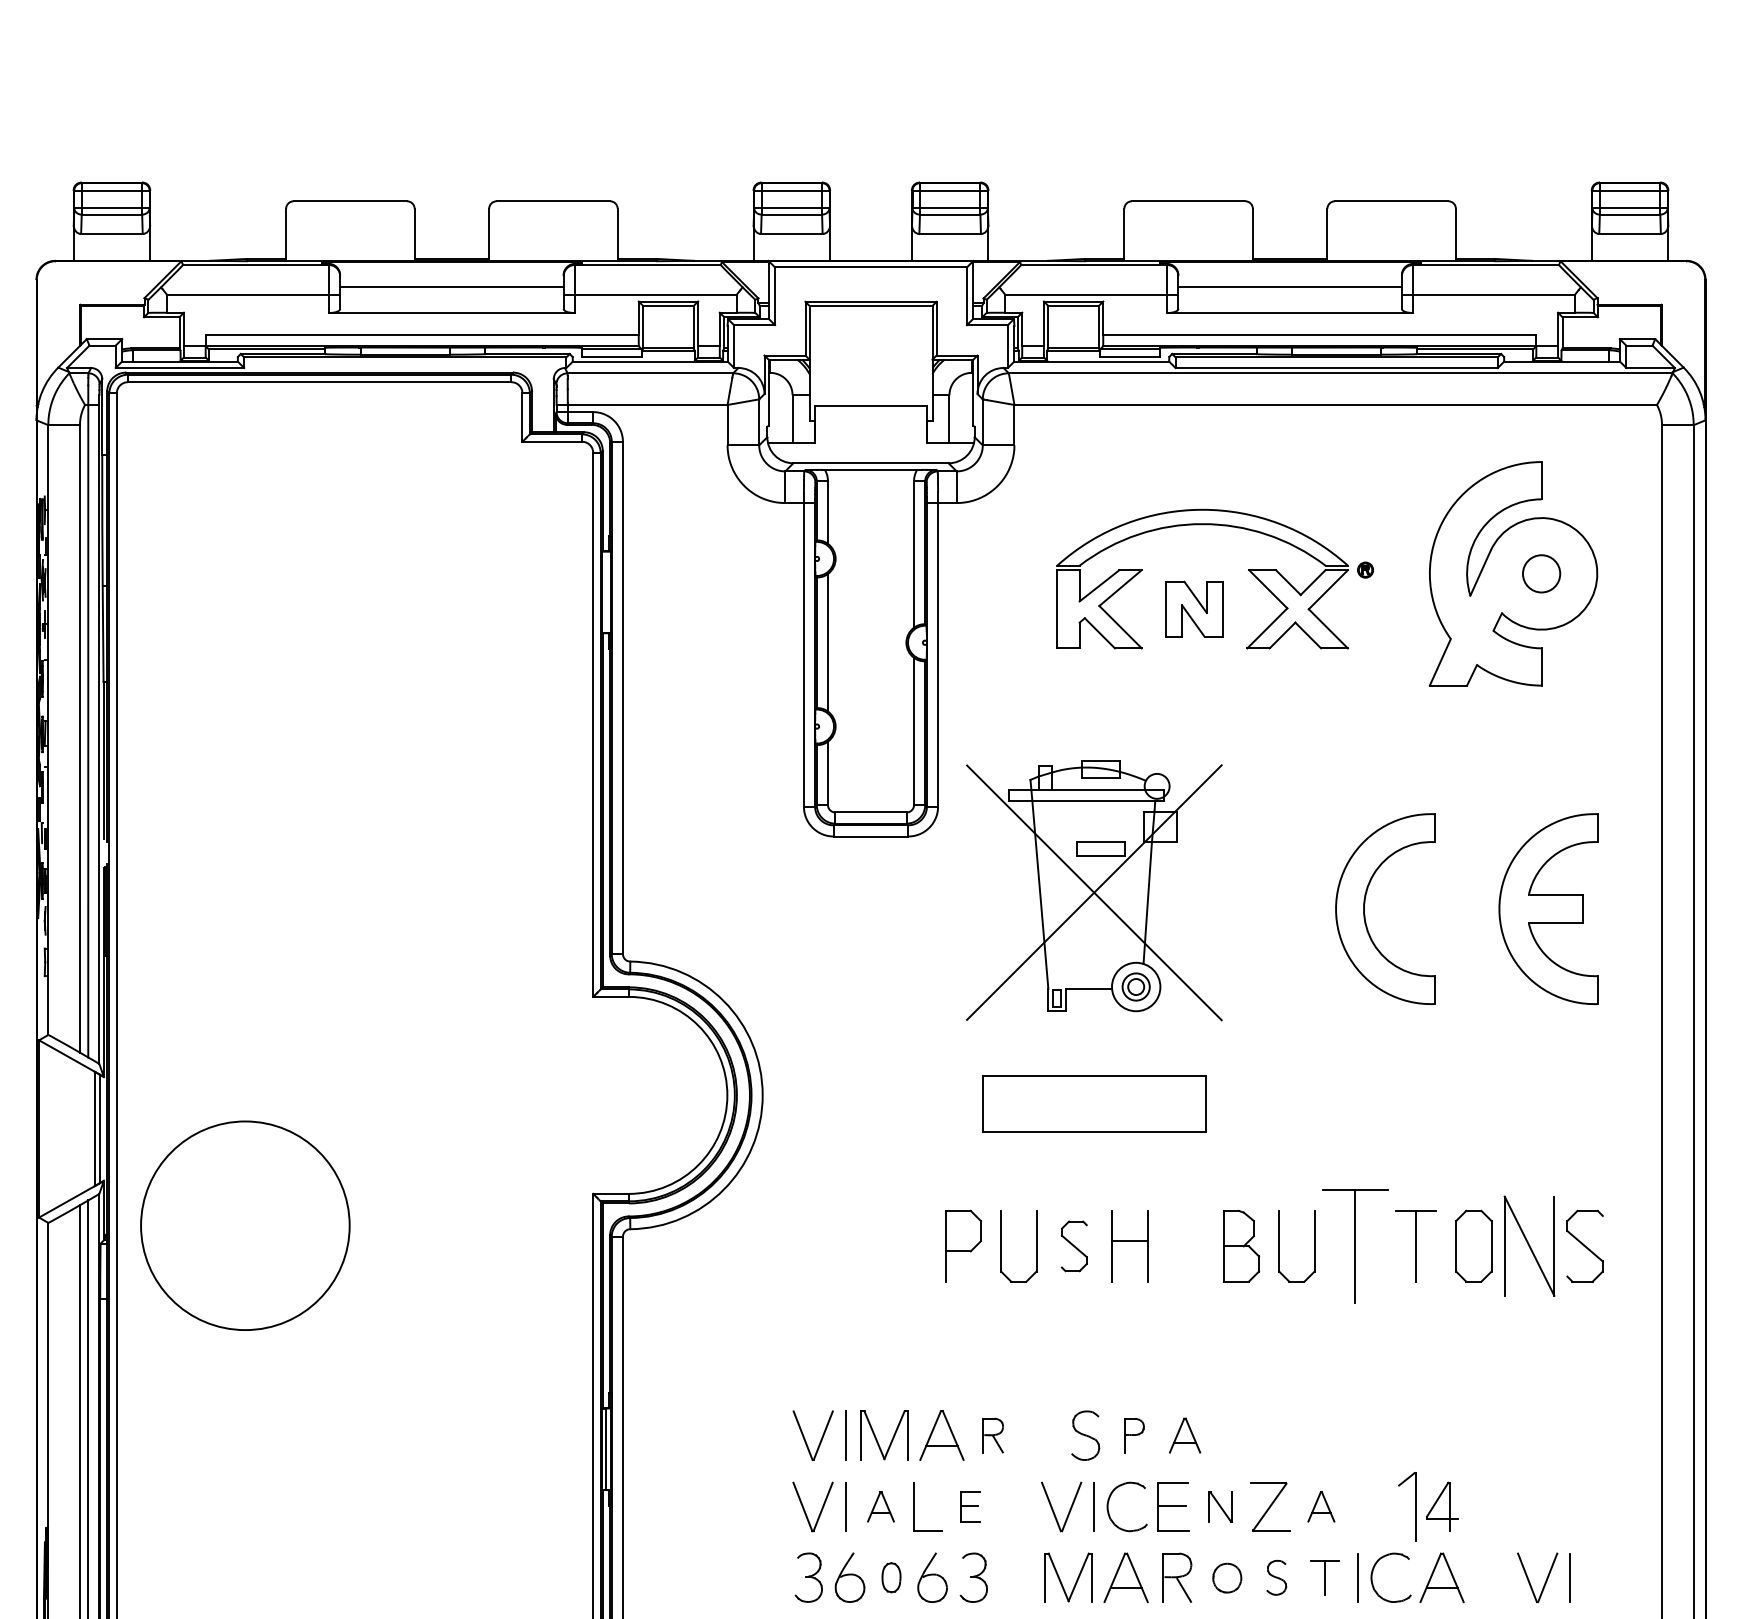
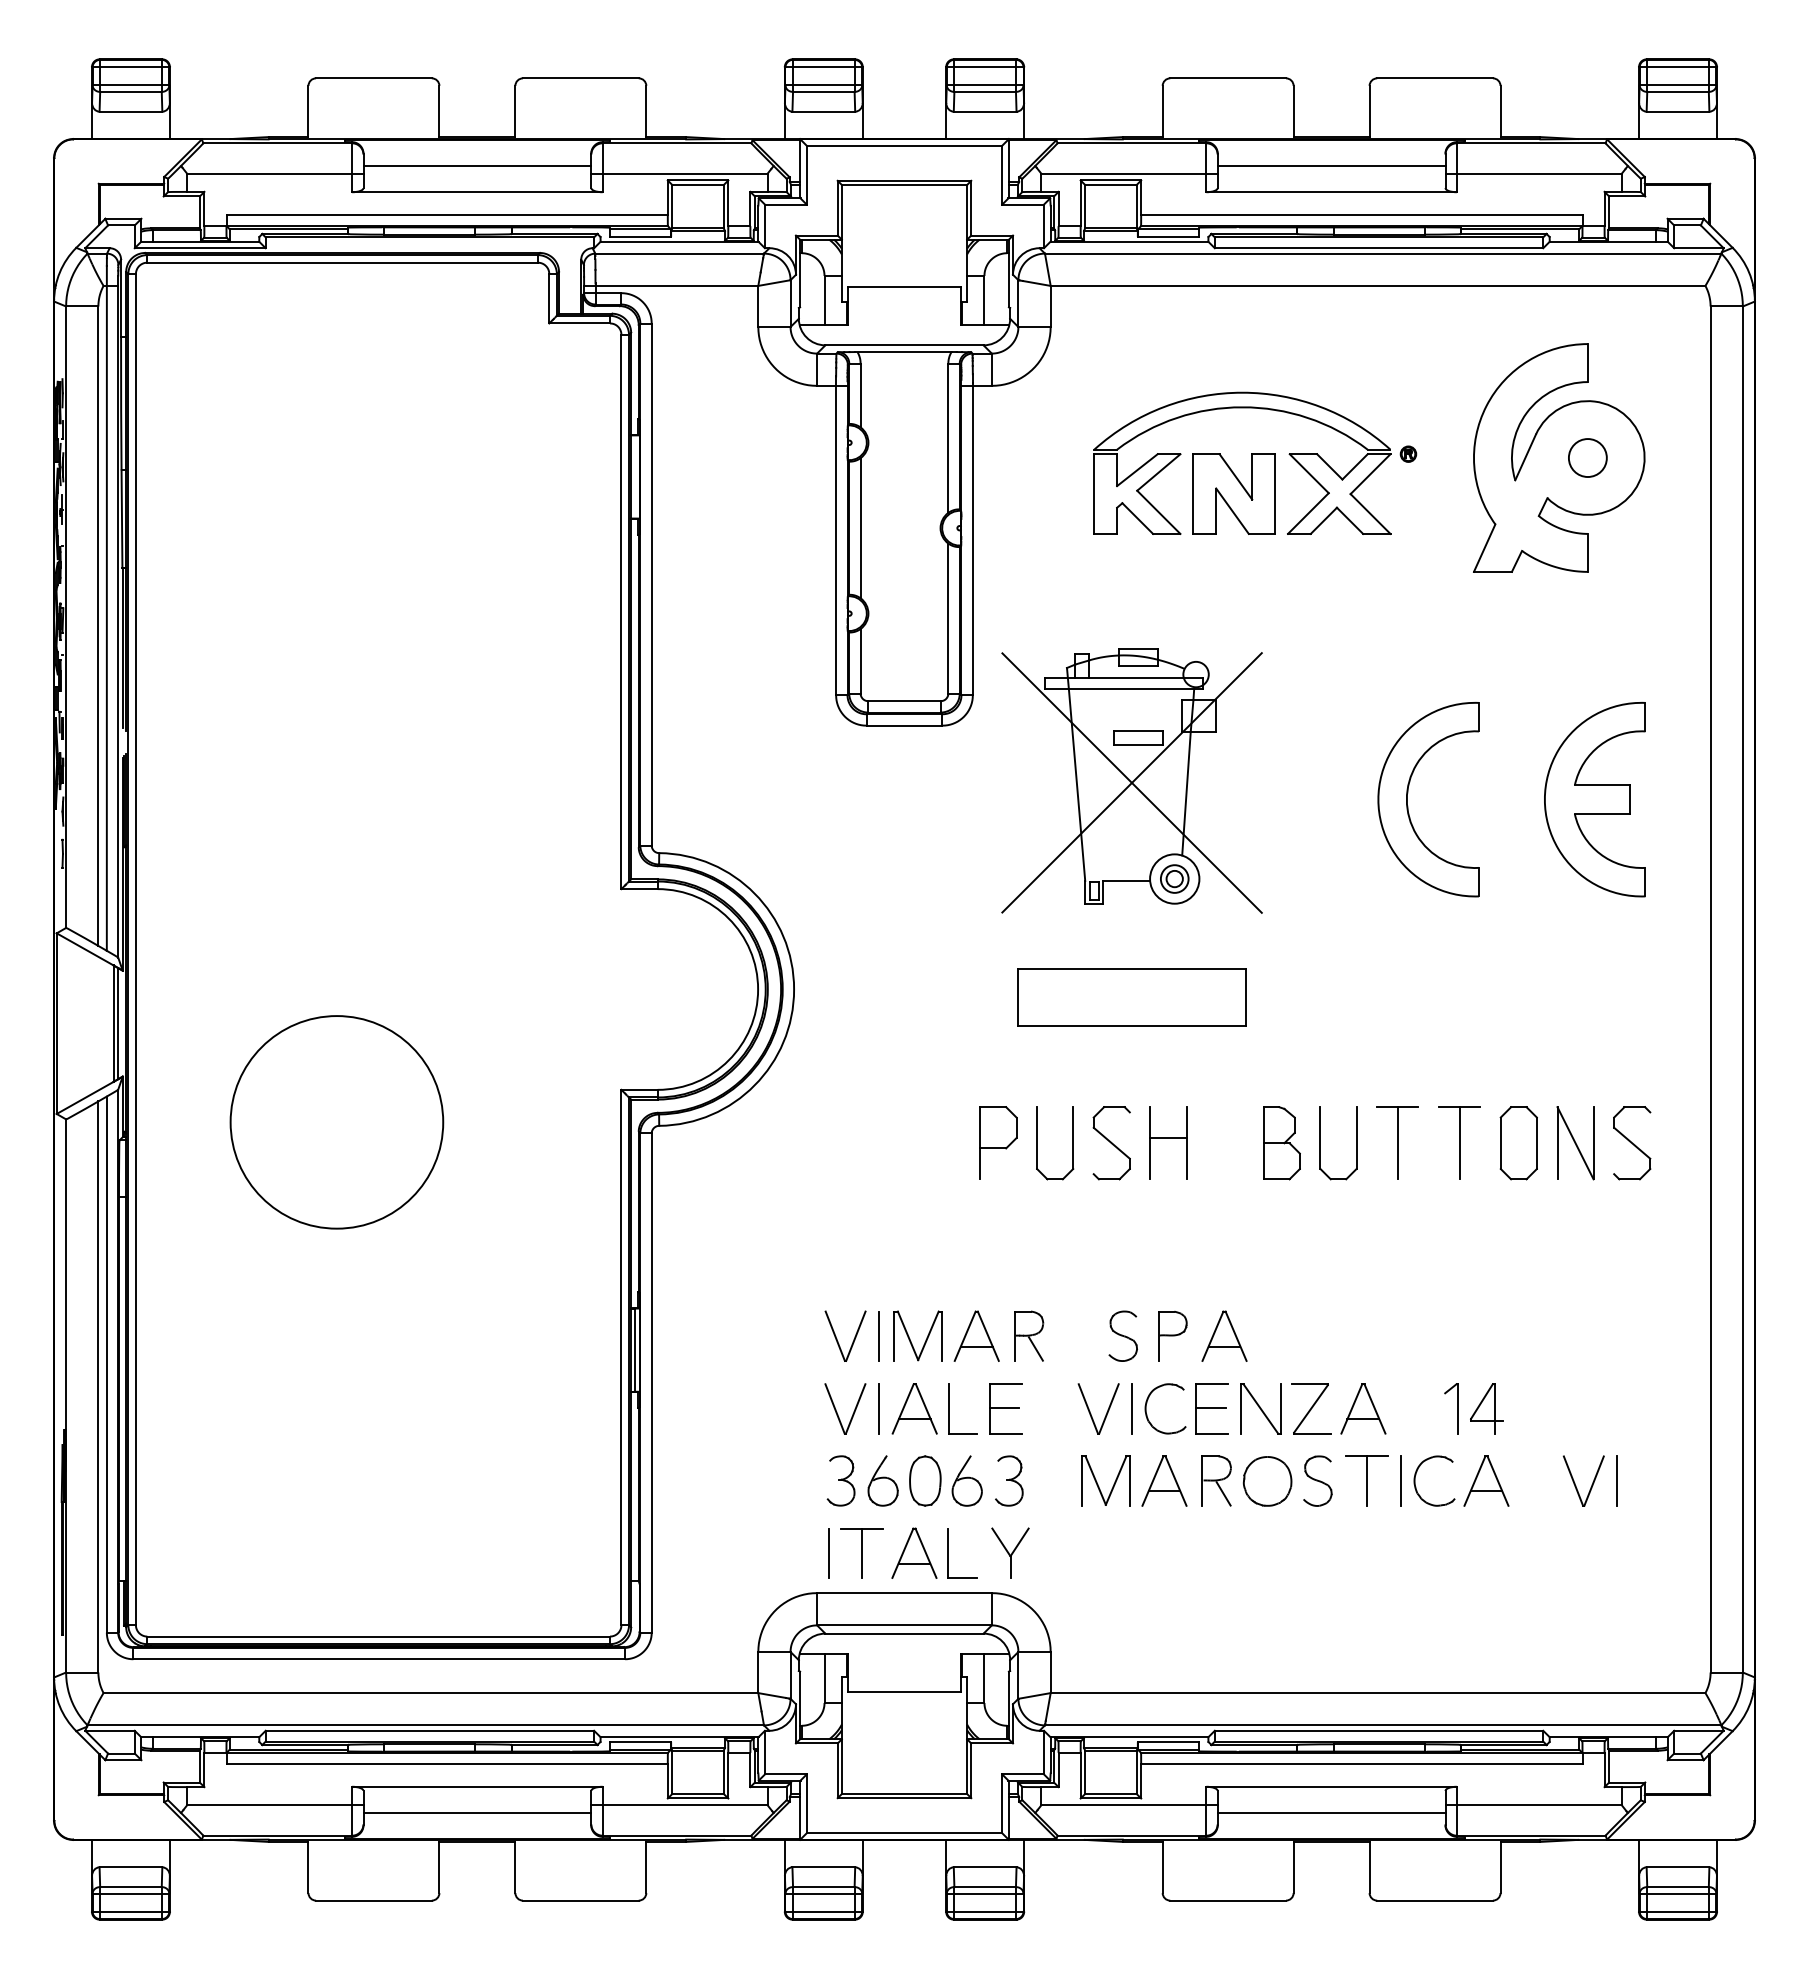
part: (1193, 608) -> (1233, 493), size x1.43
circle: (244, 1225) -> (336, 1122), moved
part: (1354, 1245) -> (1397, 1142), size x0.62
part: (1074, 1246) -> (1111, 1143), size x1.43
part: (1529, 1246) -> (1575, 1143), size x0.71
part: (993, 1434) -> (1029, 1335), size x1.43
part: (1134, 1434) -> (1172, 1335), size x1.43
part: (1185, 1434) -> (1224, 1335), size x1.43
part: (880, 1506) -> (914, 1408), size x1.67
part: (970, 1506) -> (1005, 1408), size x1.67
part: (1220, 1506) -> (1260, 1408), size x1.67
part: (1321, 1506) -> (1363, 1408), size x1.67
part: (1407, 1506) -> (1451, 1408), size x0.71
part: (891, 1577) -> (925, 1480), size x1.67
part: (1276, 1577) -> (1317, 1480), size x1.43
part: (1324, 1577) -> (1366, 1480), size x1.43
part: (1227, 1578) -> (1267, 1481), size x1.67

